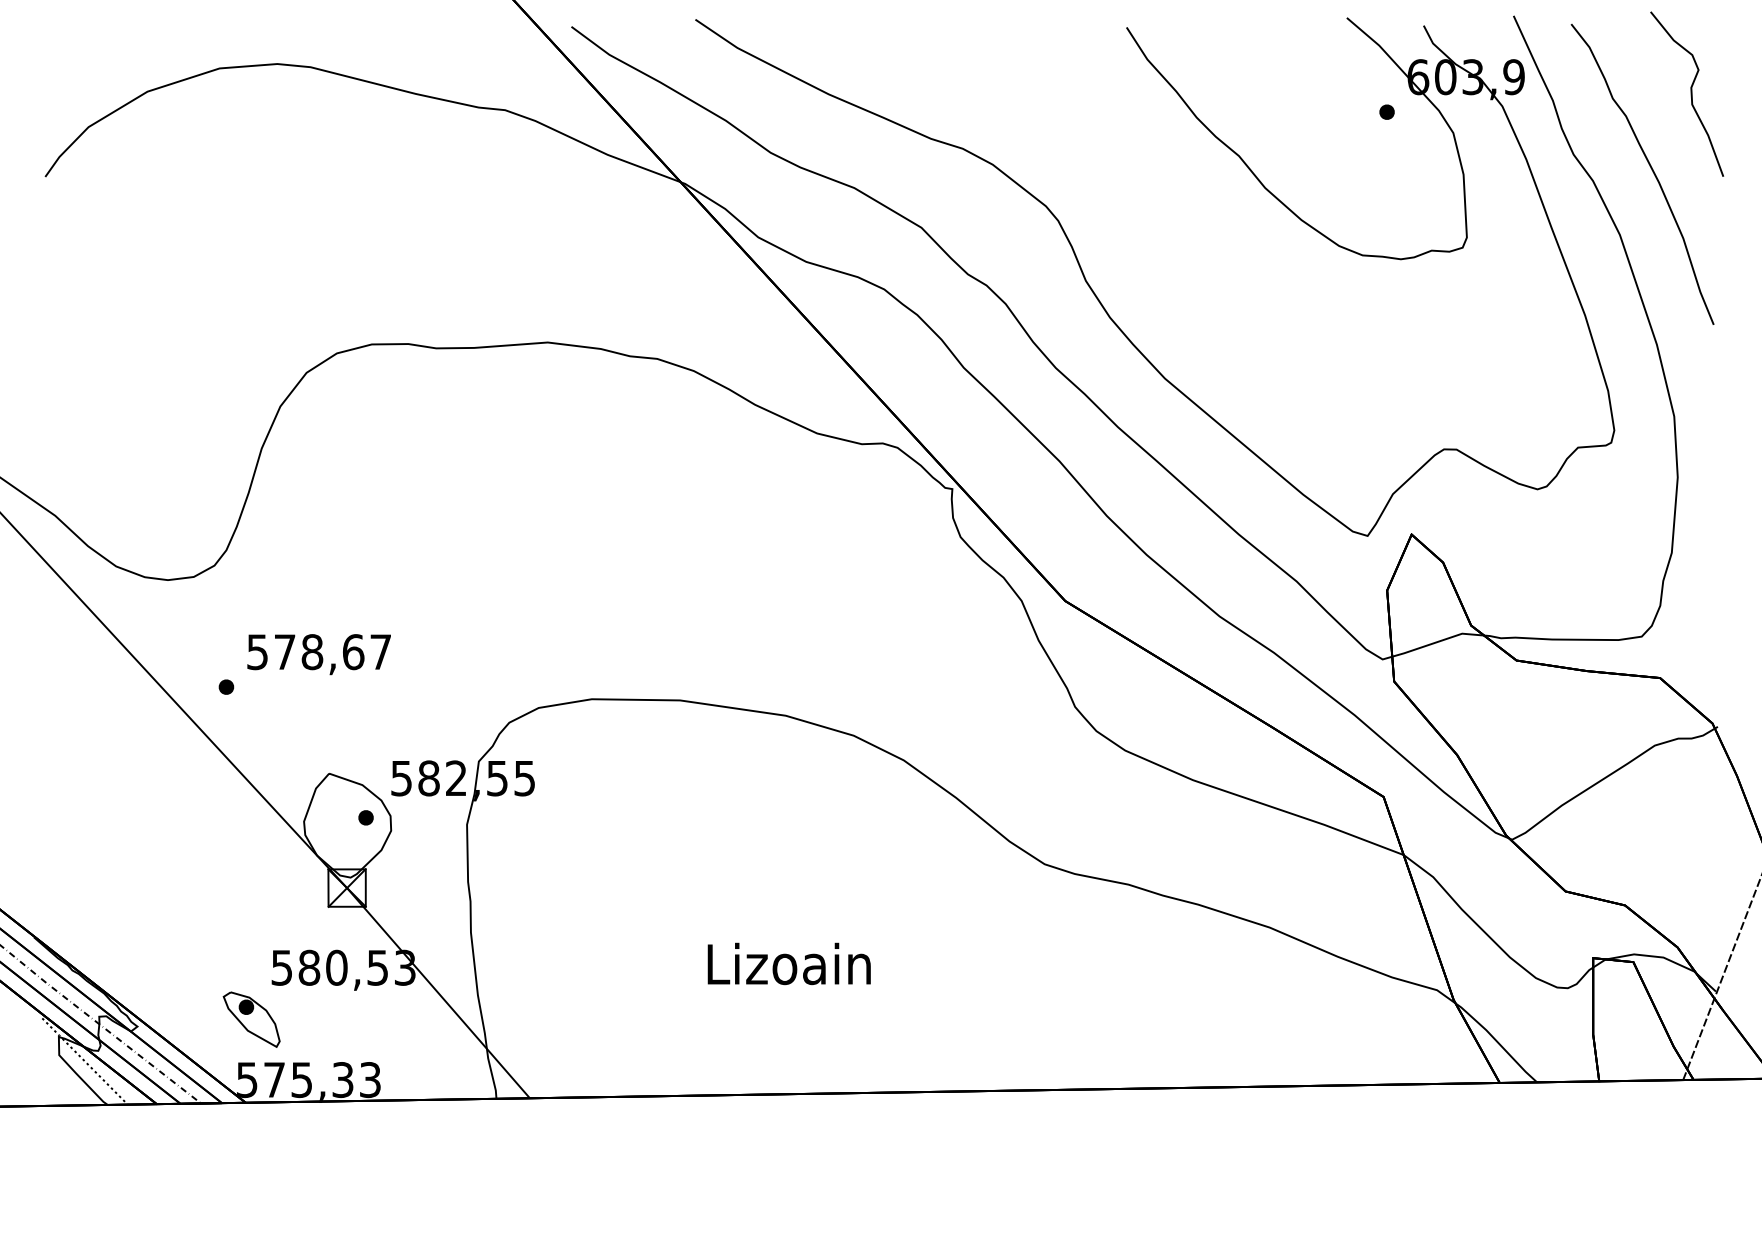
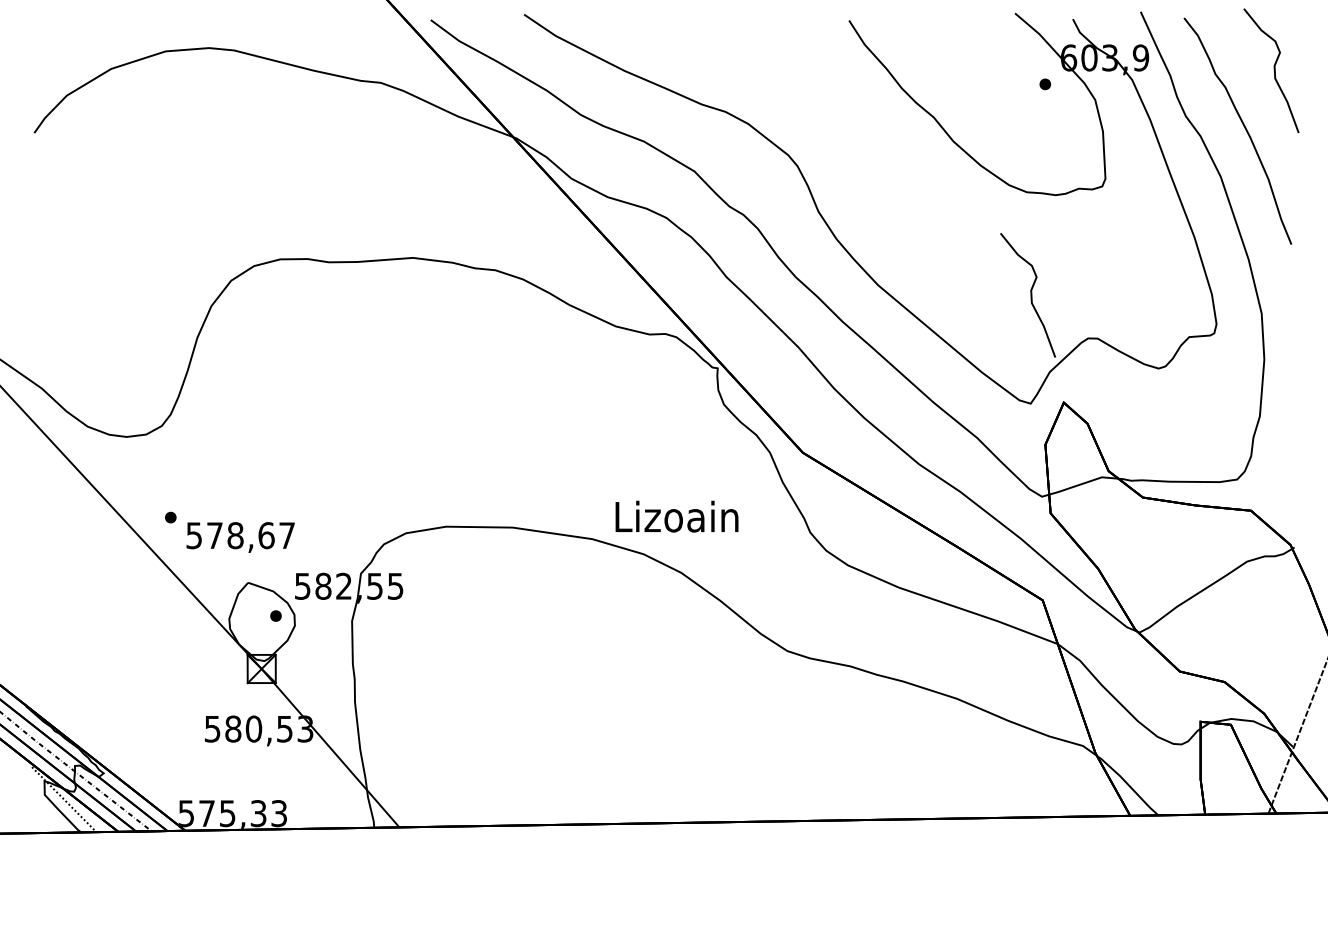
curve: (1367, 391) -> (1030, 294), added
text: (318, 654) -> (240, 537), moved
text: (788, 963) -> (676, 516), moved
part: (251, 1019) -> (189, 768), removed

